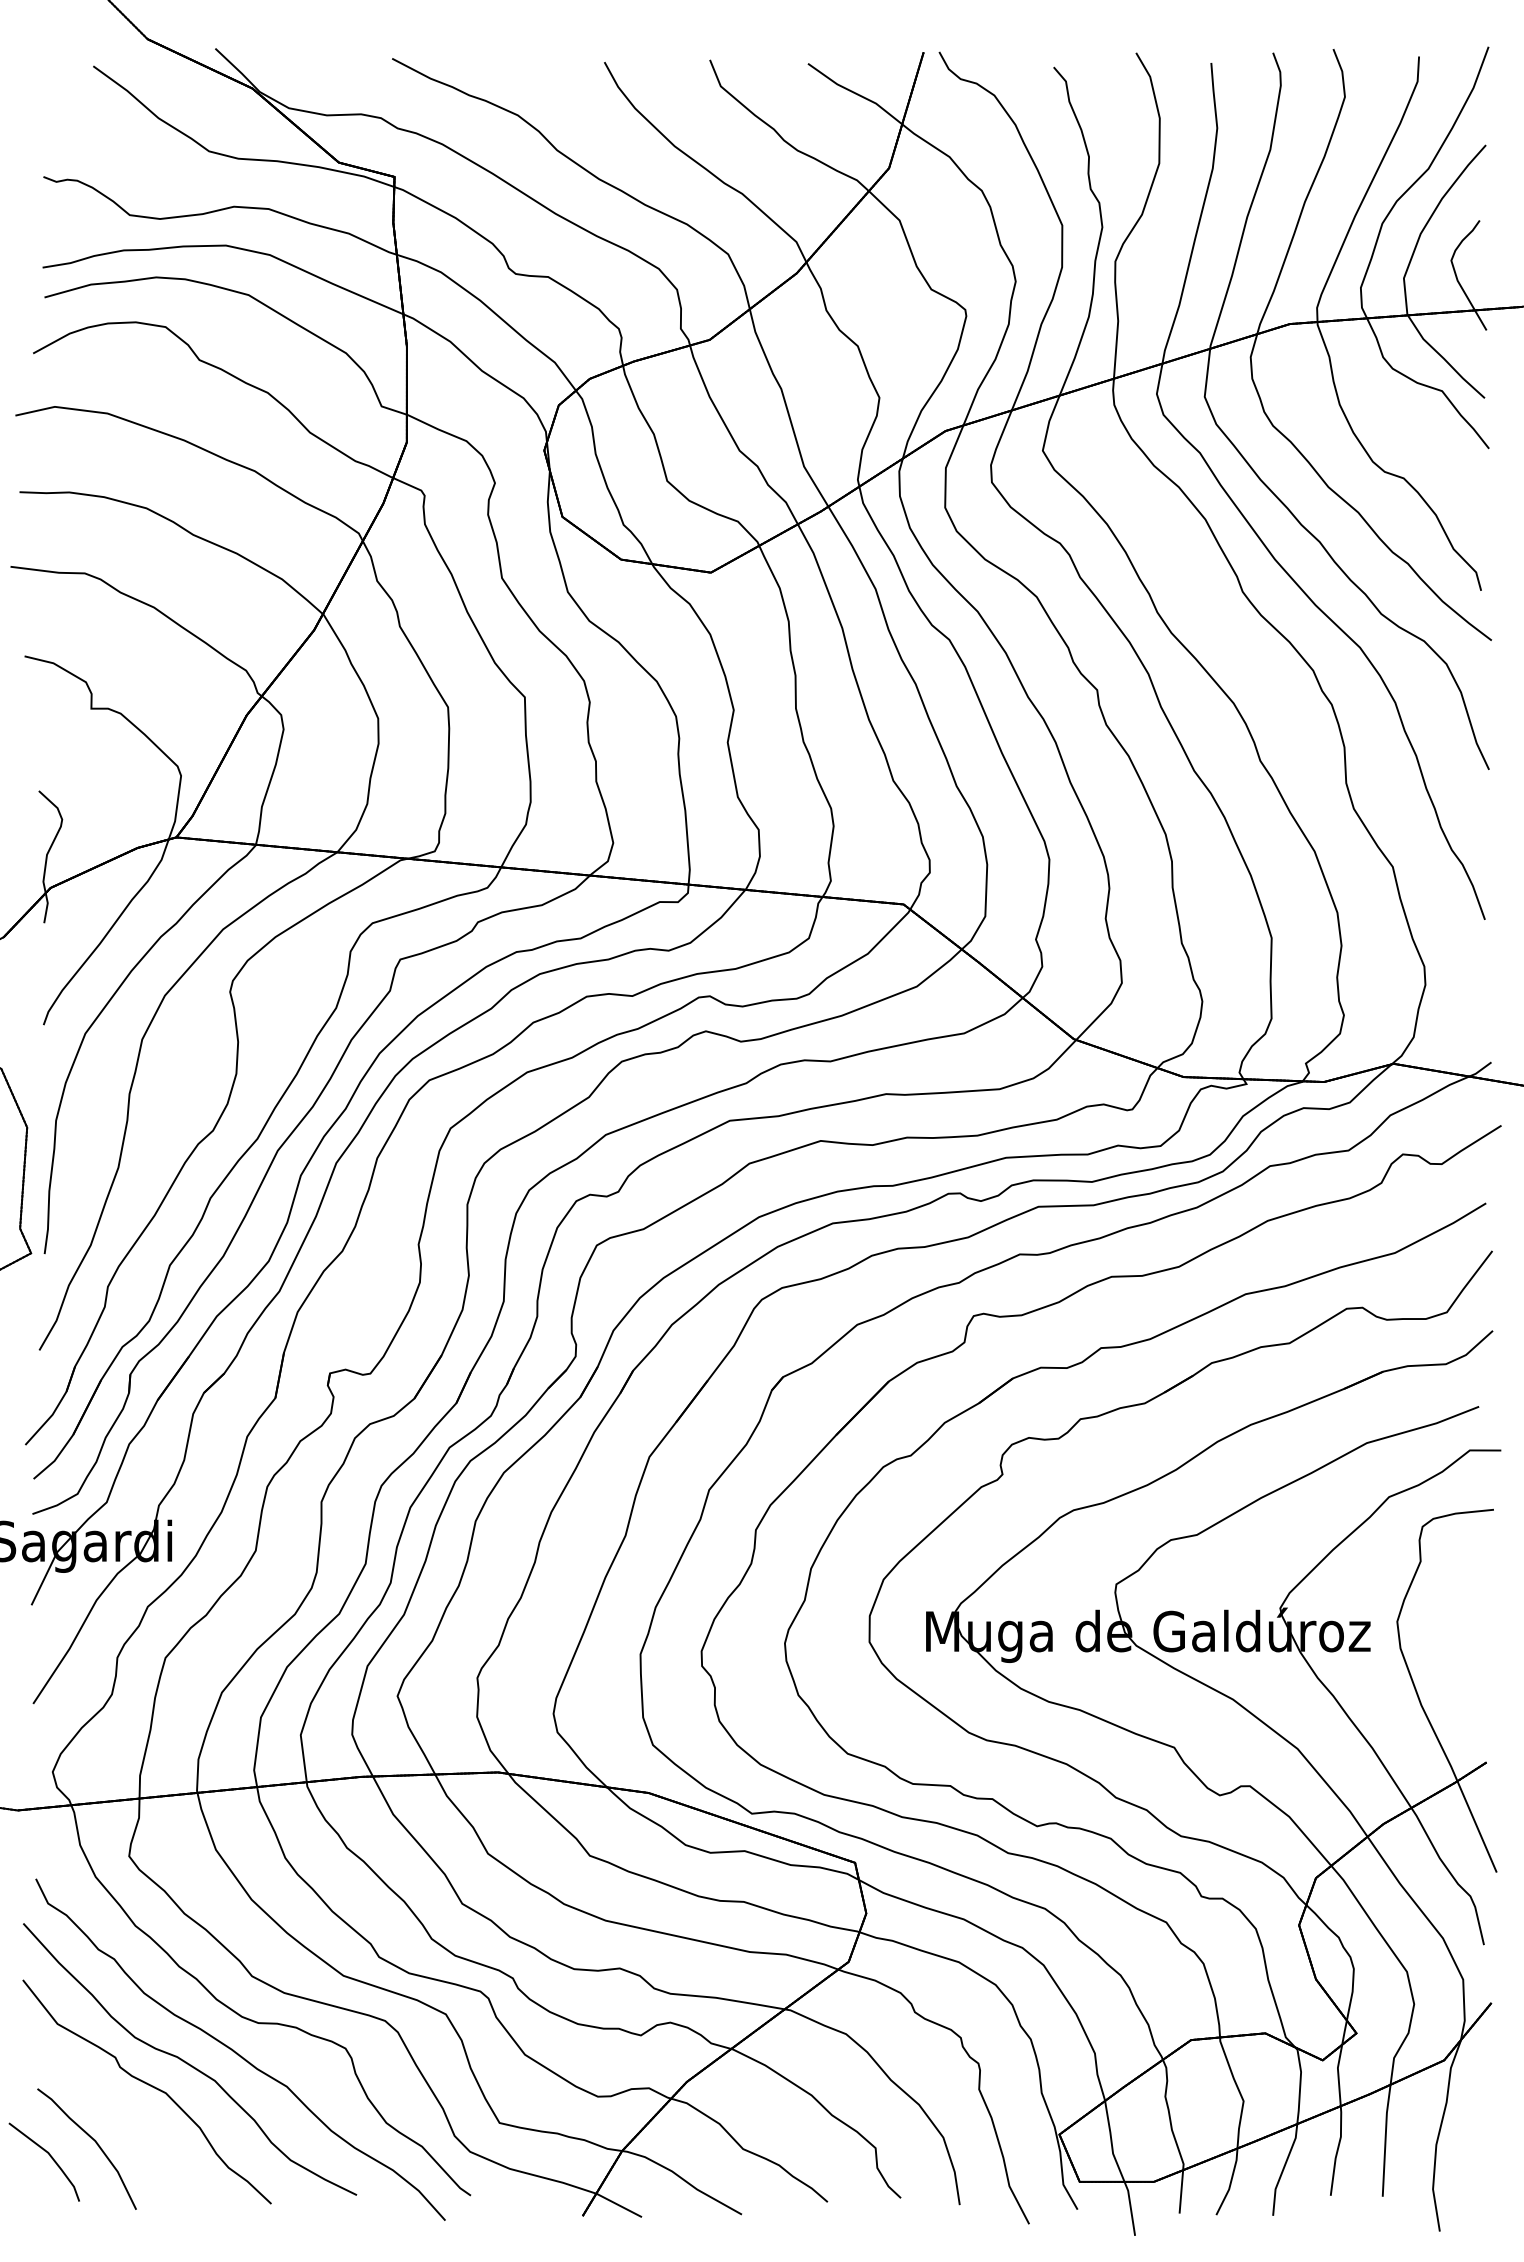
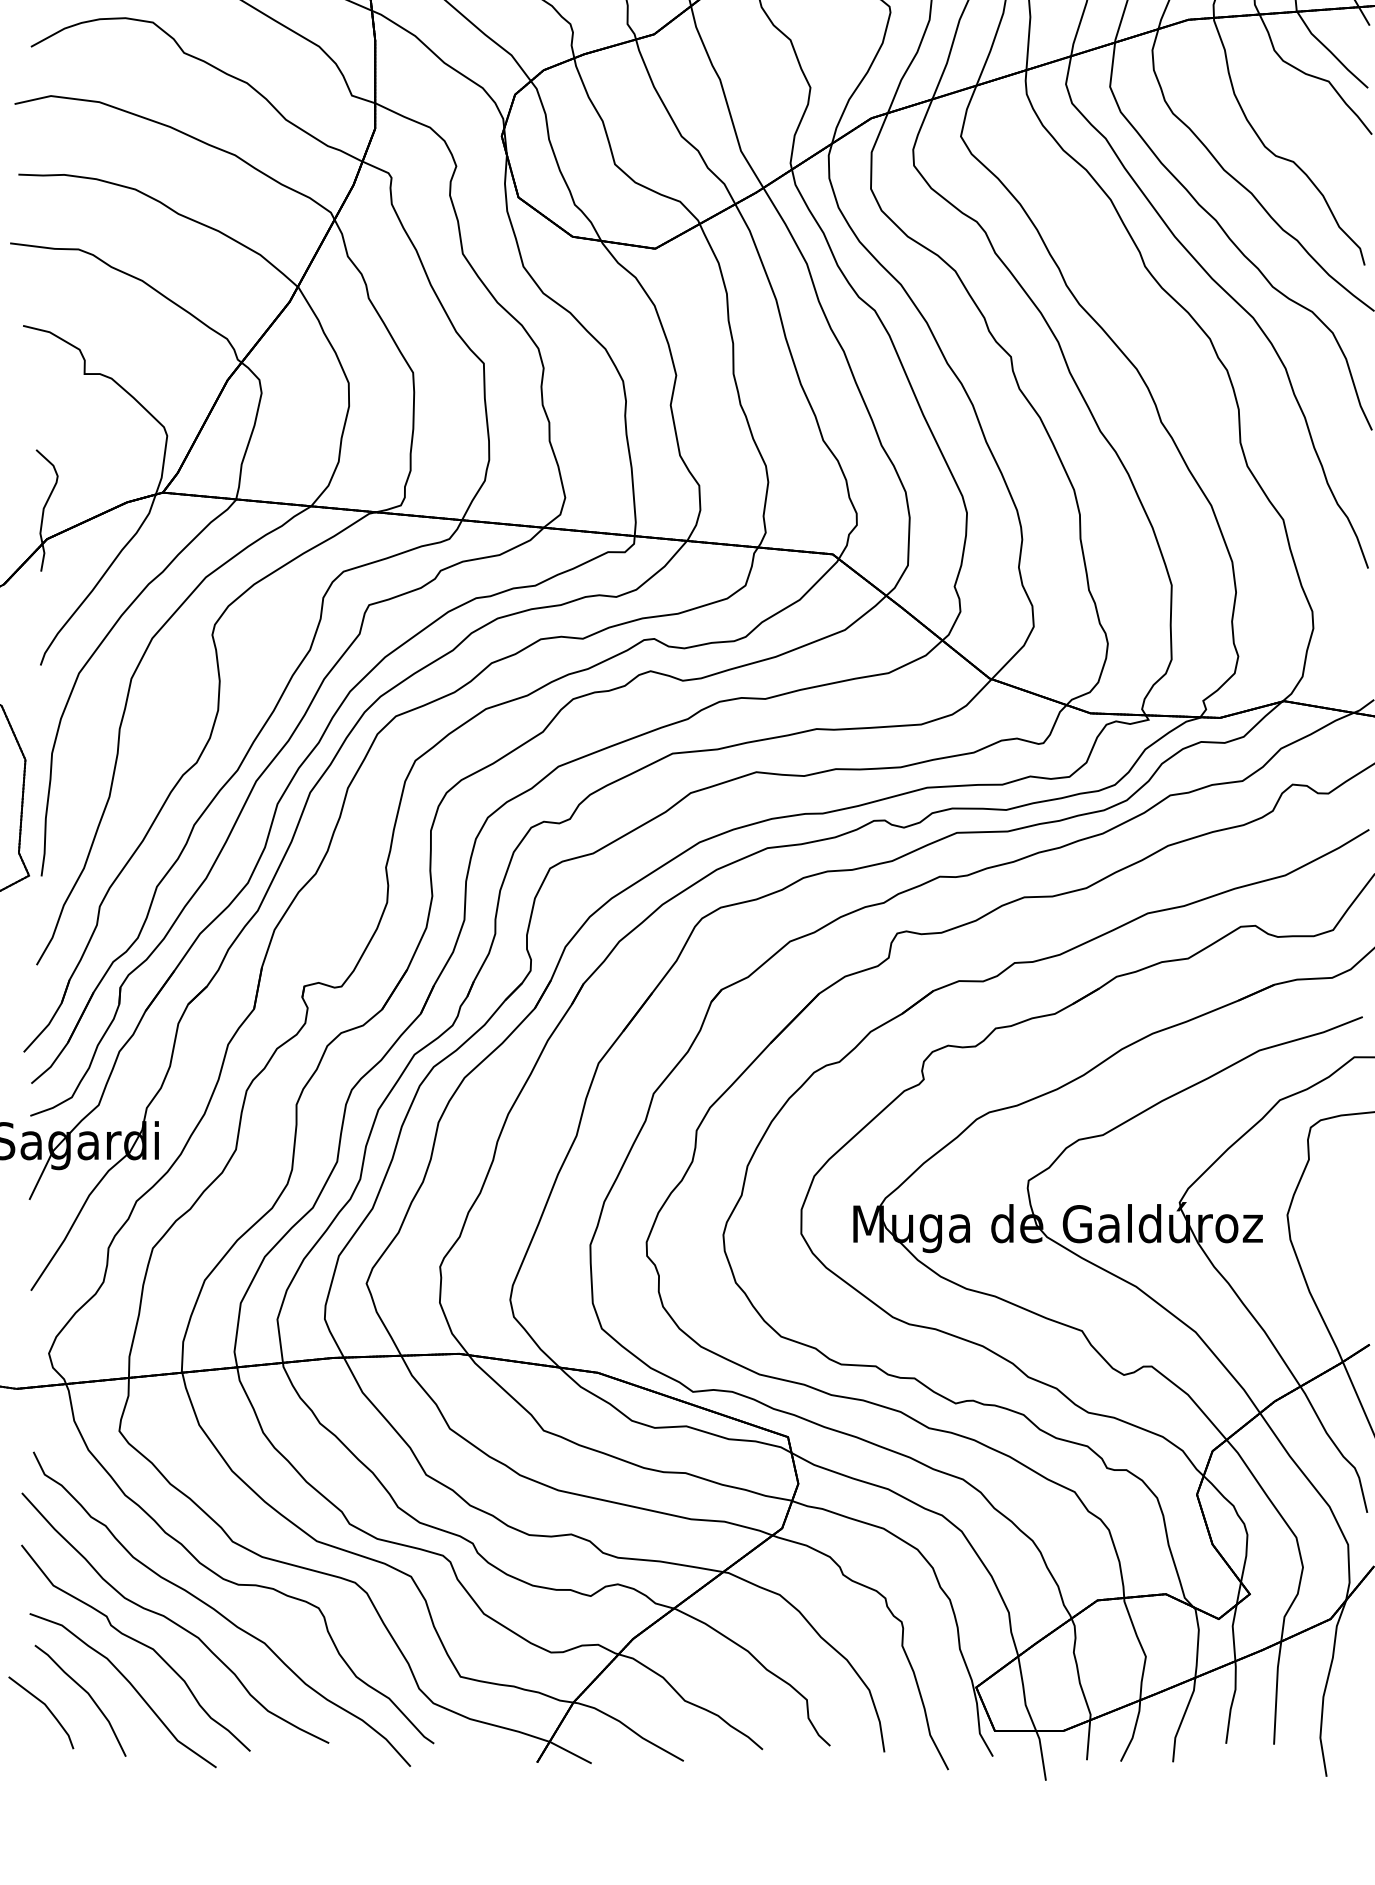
curve: (140, 2131) -> (129, 1684), added

